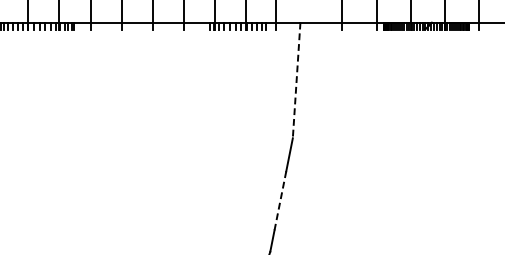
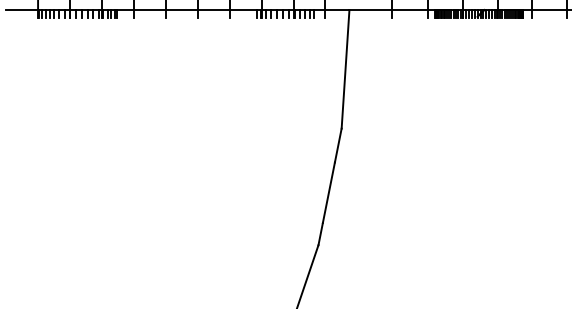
line: (296, 80) -> (345, 69), dashed -> solid
line: (280, 200) -> (328, 192), dashed -> solid

